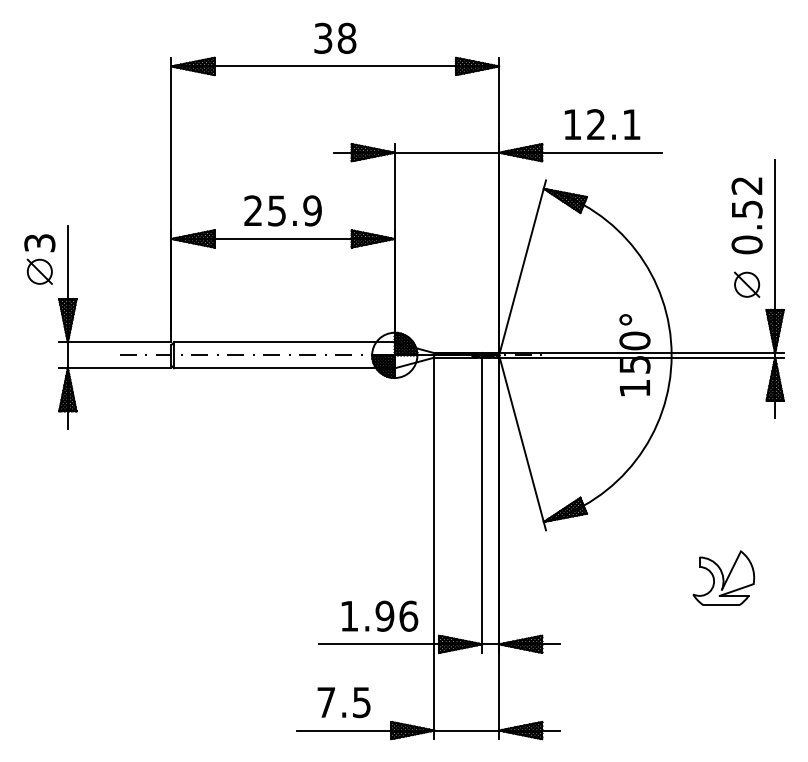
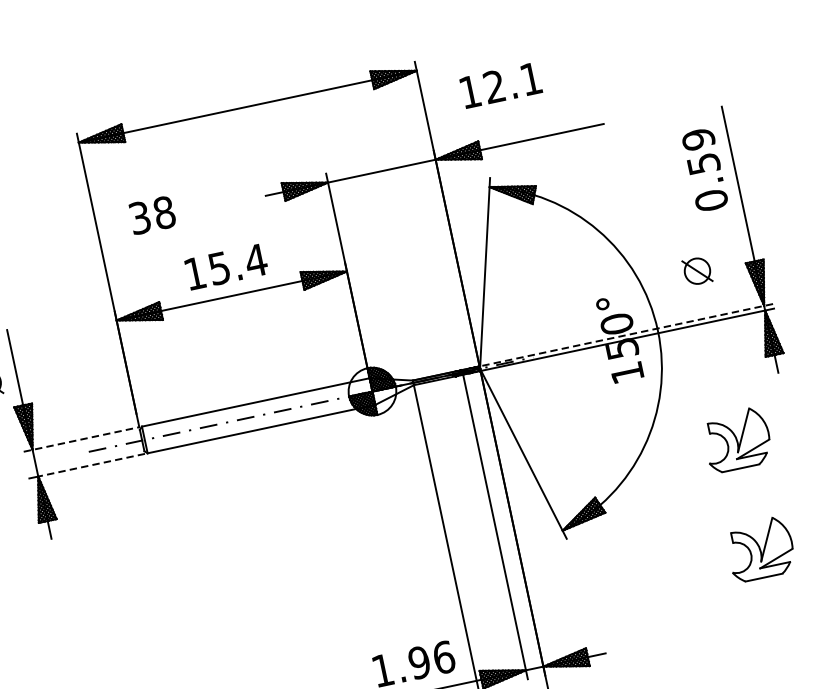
text: (335, 37) -> (152, 214), moved
text: (602, 124) -> (501, 85), moved
text: (746, 185) -> (697, 139), 0.52 -> 0.59
text: (283, 210) -> (225, 266), 25.9 -> 15.4
part: (747, 284) -> (697, 270), moved
line: (115, 342) -> (81, 439), solid -> dashed
line: (641, 353) -> (626, 335), solid -> dashed
line: (119, 368) -> (91, 465), solid -> dashed
part: (723, 471) -> (736, 439), added

